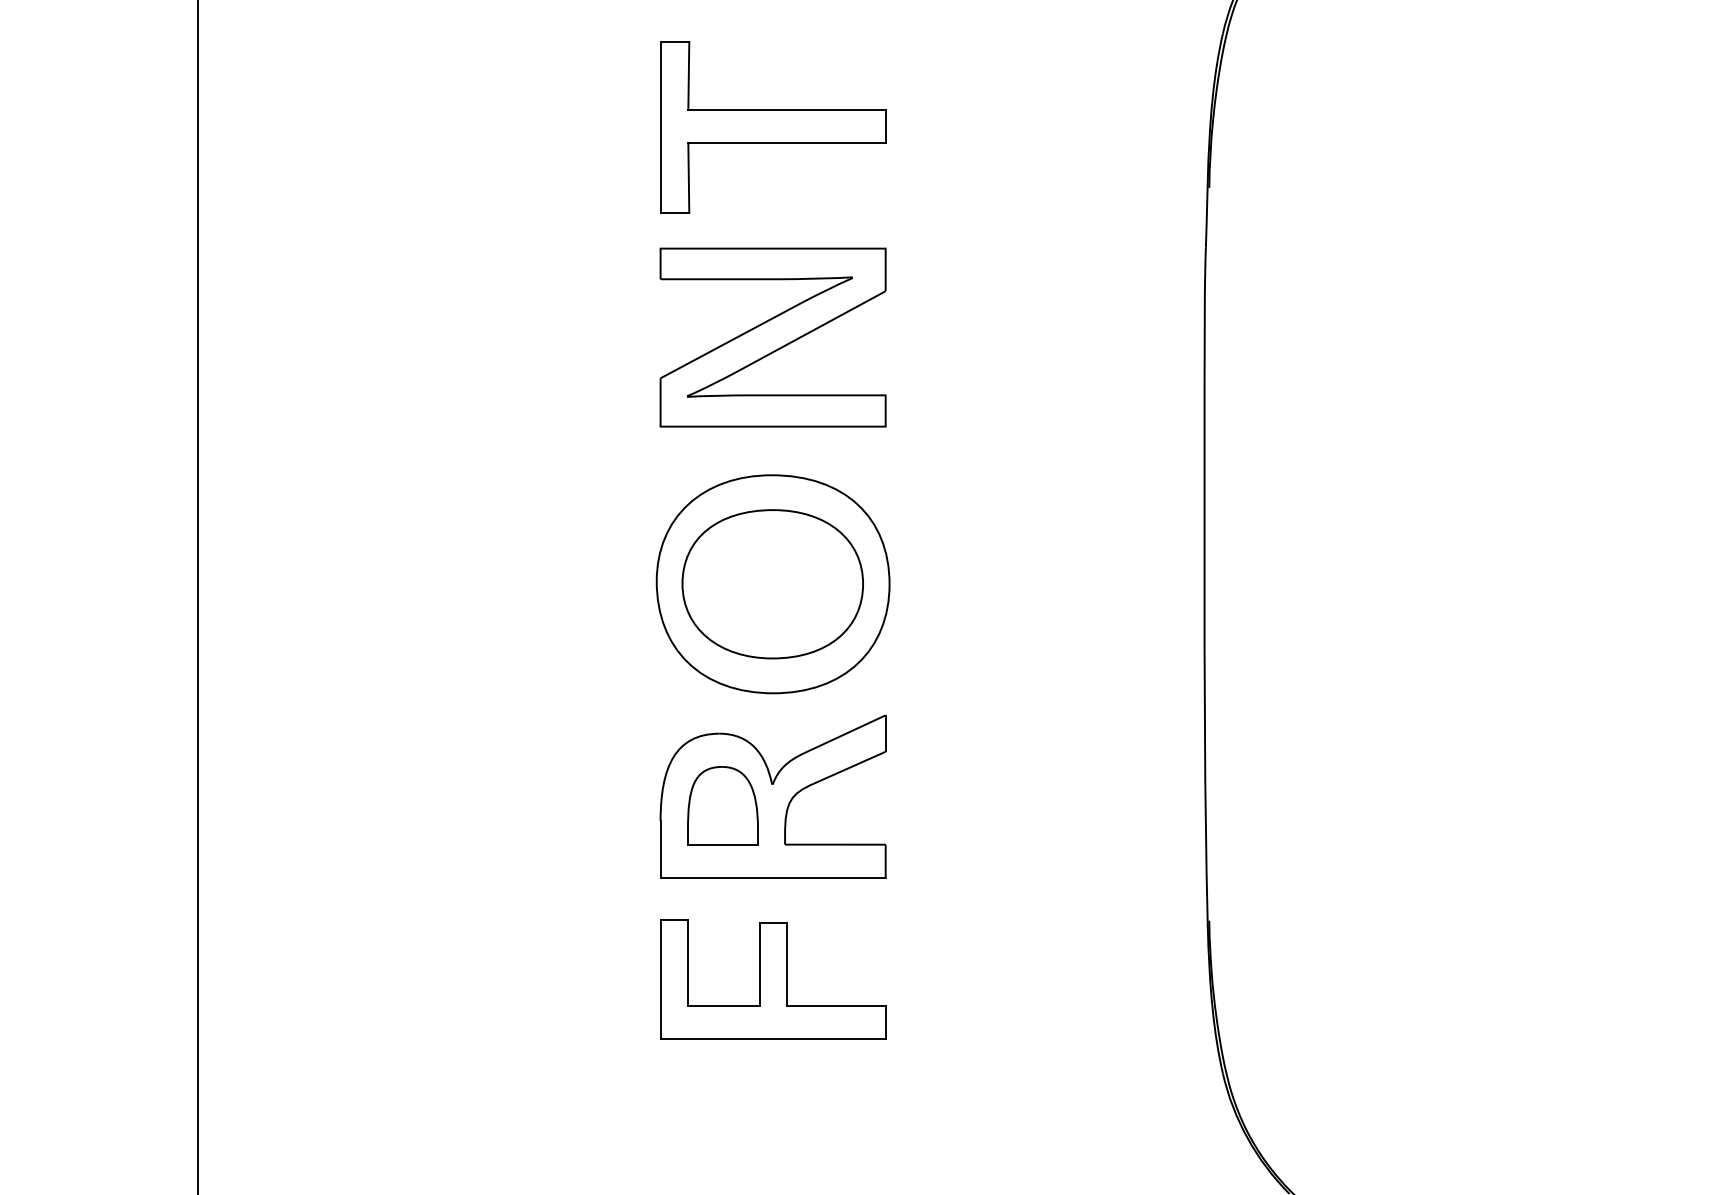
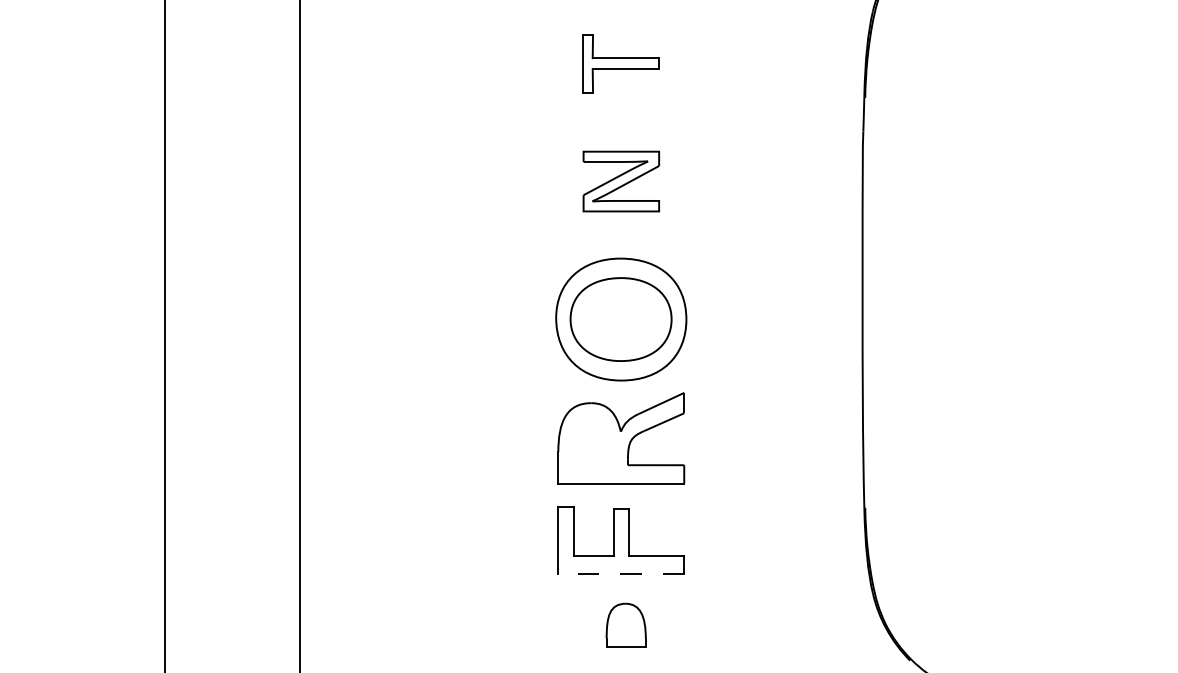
part: (771, 126) -> (620, 63), size x0.6
part: (773, 337) -> (621, 181), size x0.6
part: (721, 804) -> (625, 624), moved
line: (773, 1038) -> (621, 573), solid -> dashed

